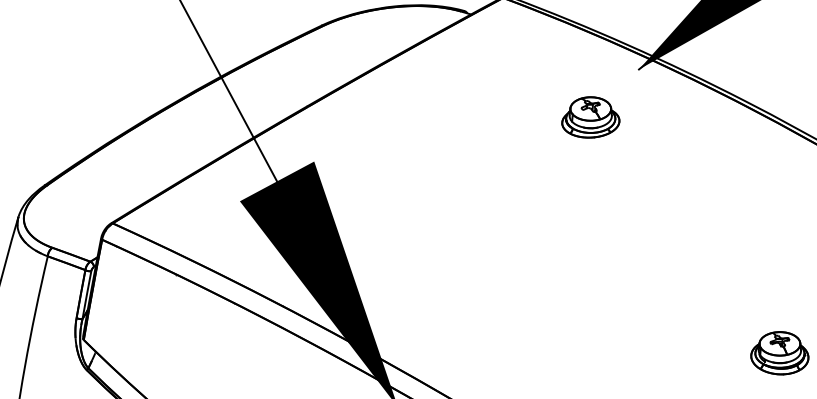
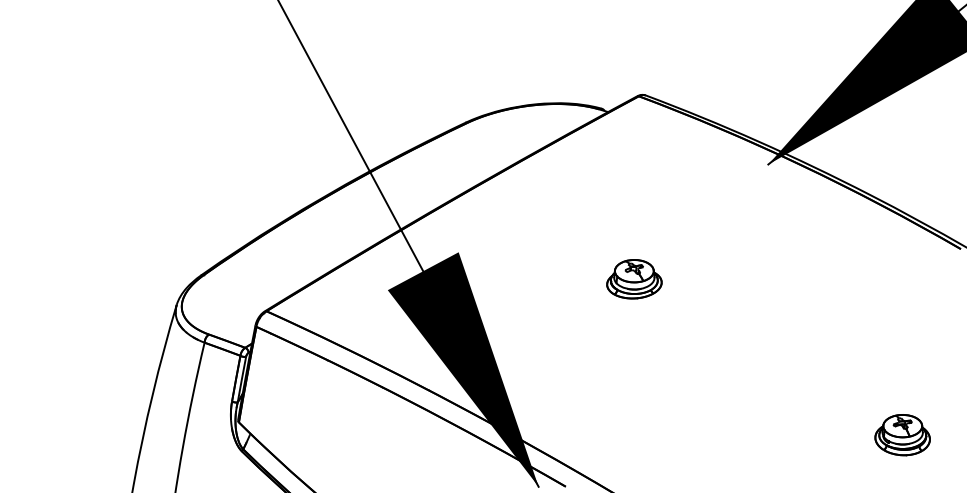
part: (590, 117) -> (634, 279), moved

